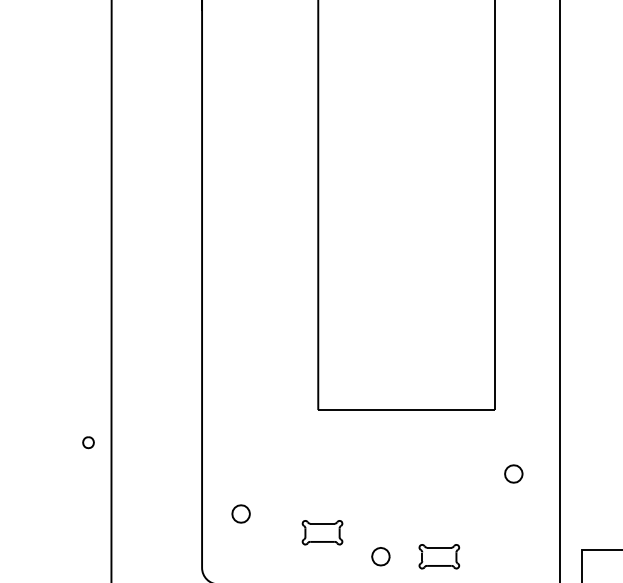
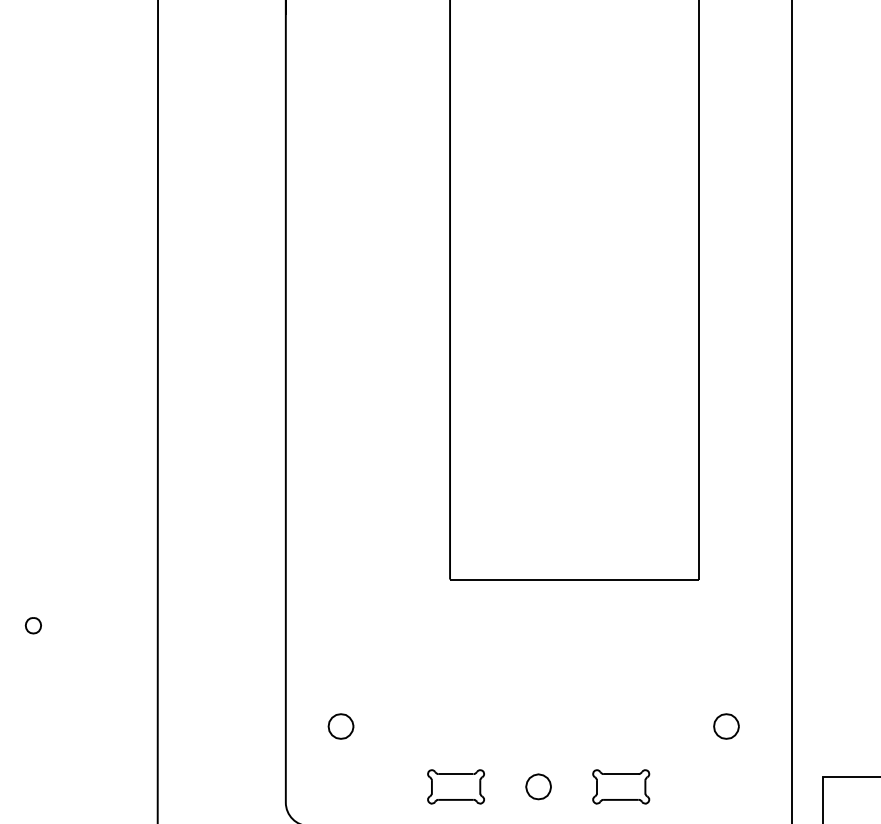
part: (88, 442) -> (33, 625), moved
part: (513, 473) -> (726, 725), moved
part: (322, 532) -> (456, 786), moved

